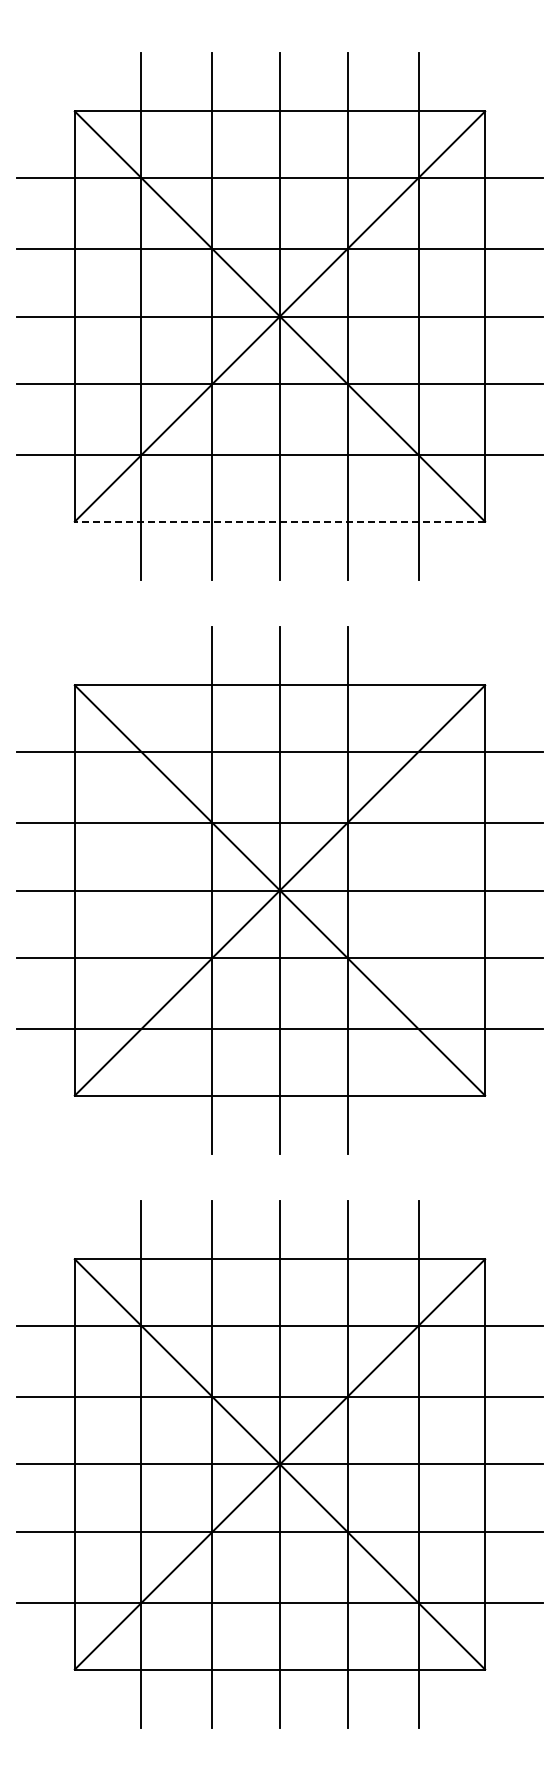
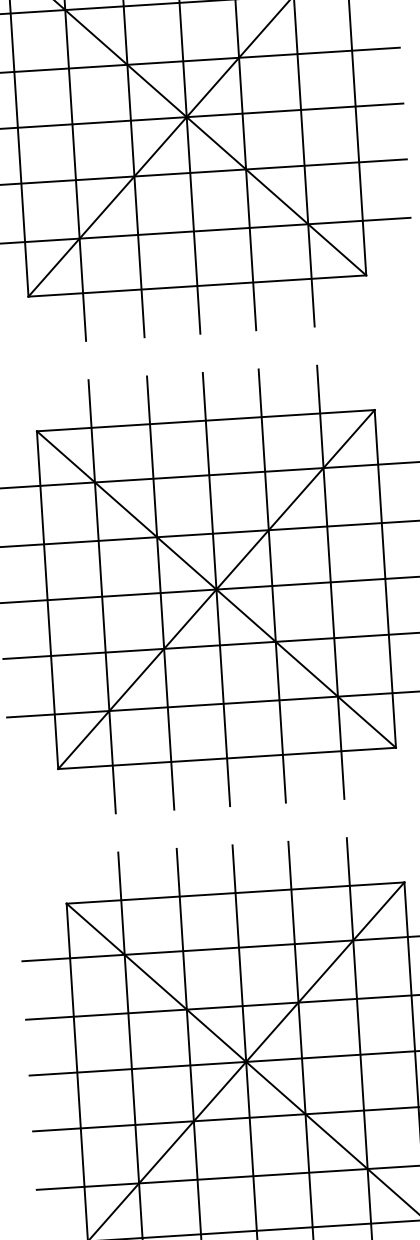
line: (279, 521) -> (196, 285), dashed -> solid
line: (141, 890) -> (102, 596), added
line: (418, 890) -> (330, 582), added

